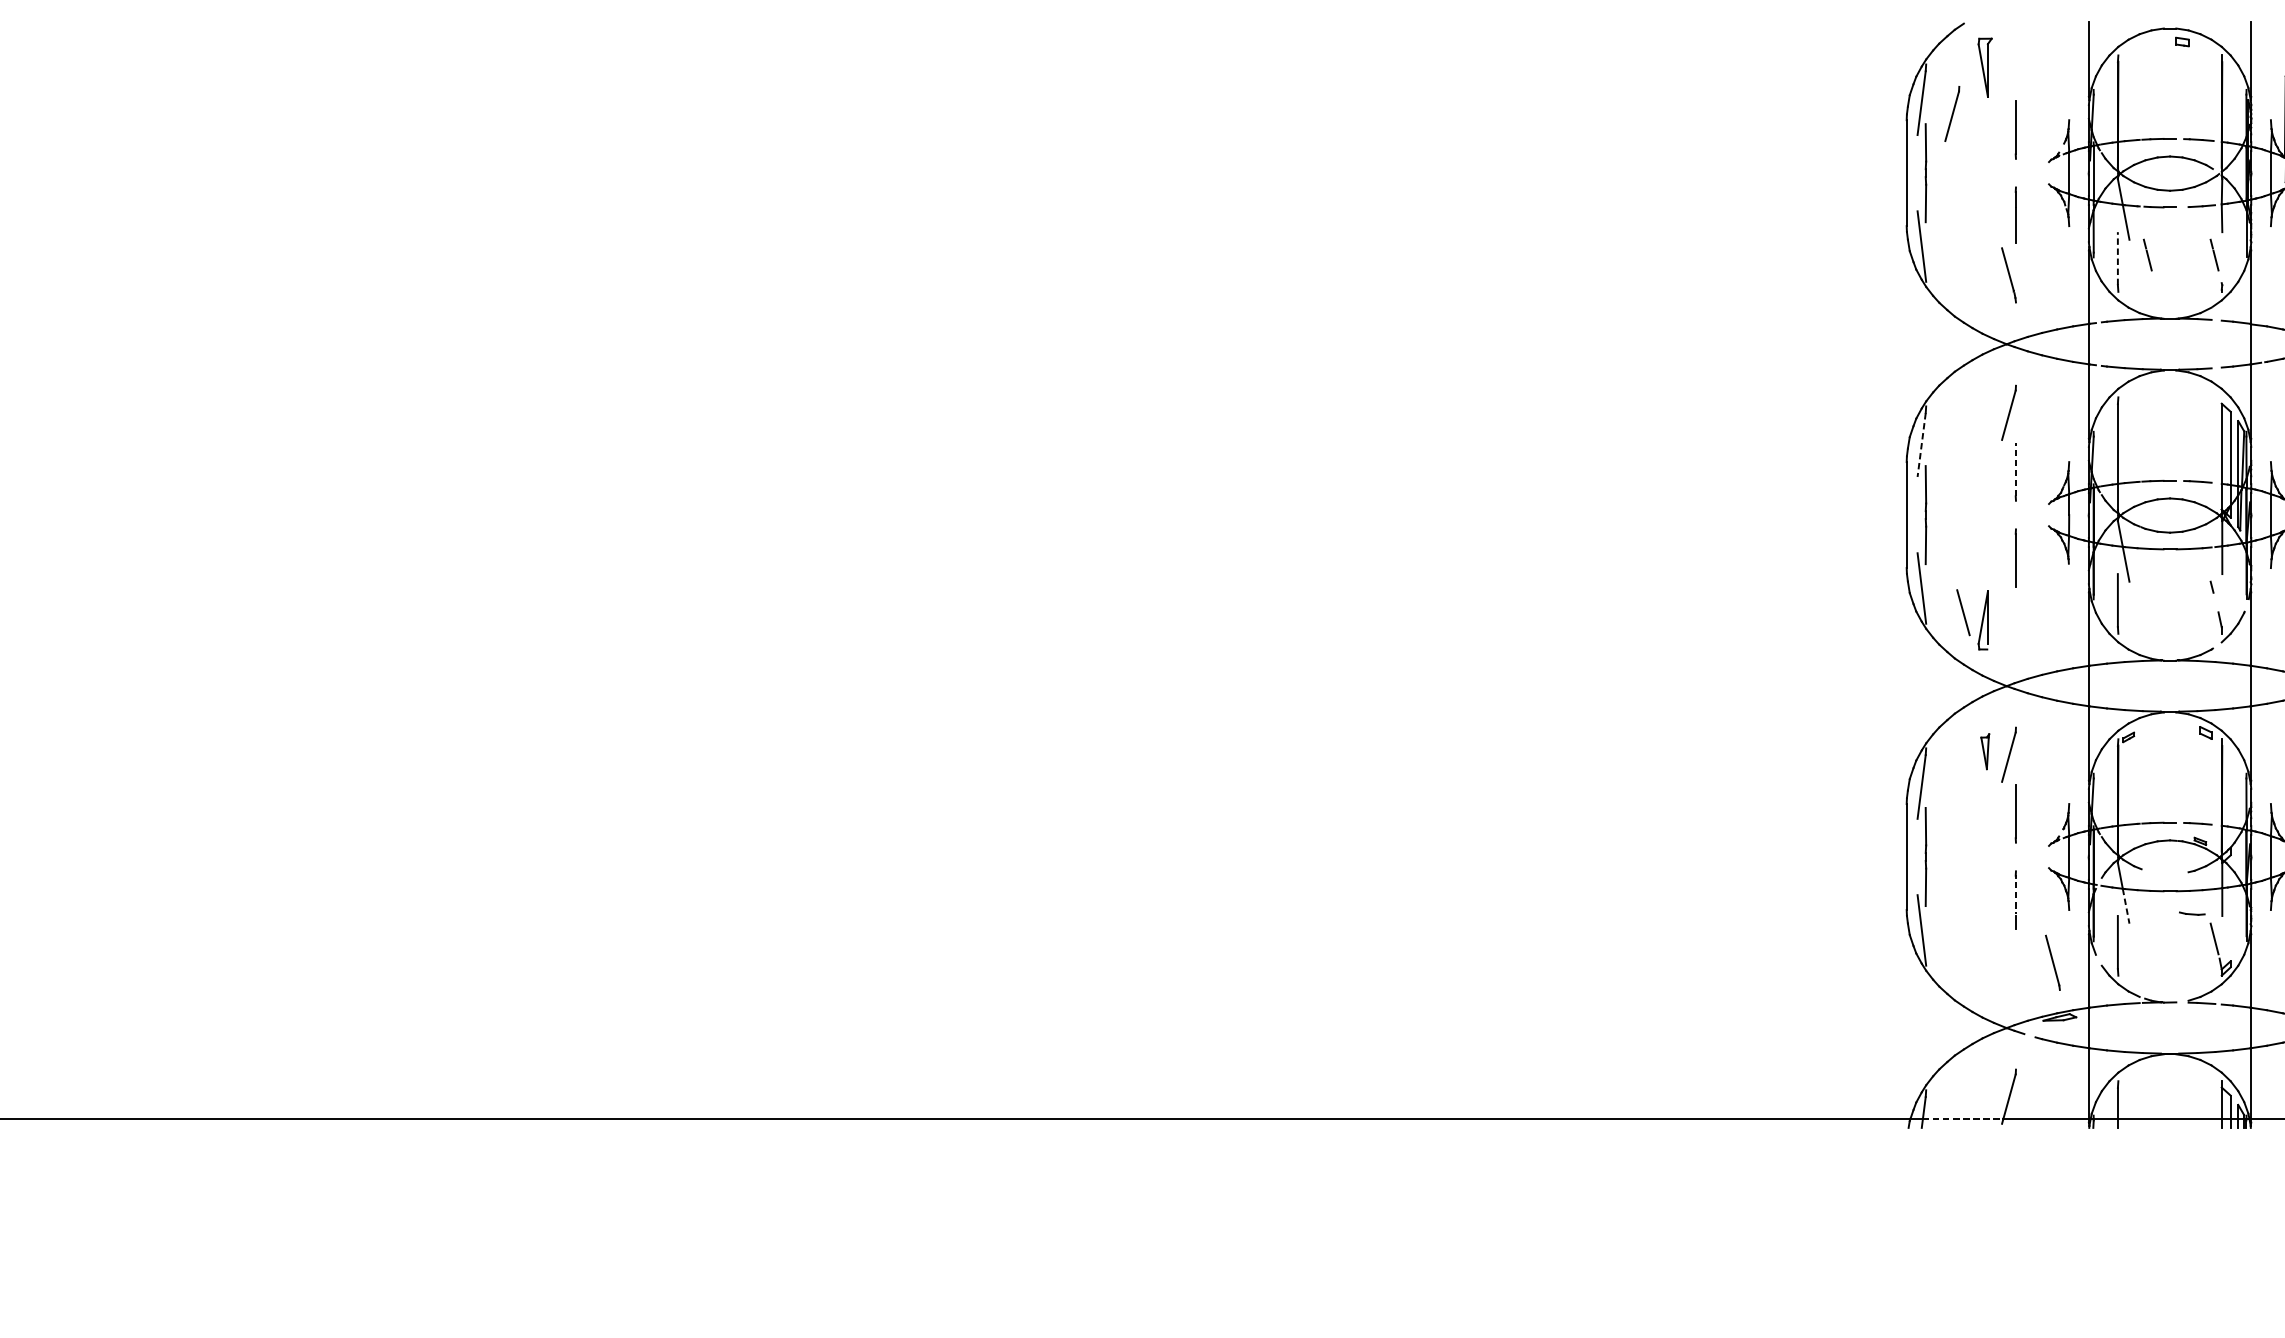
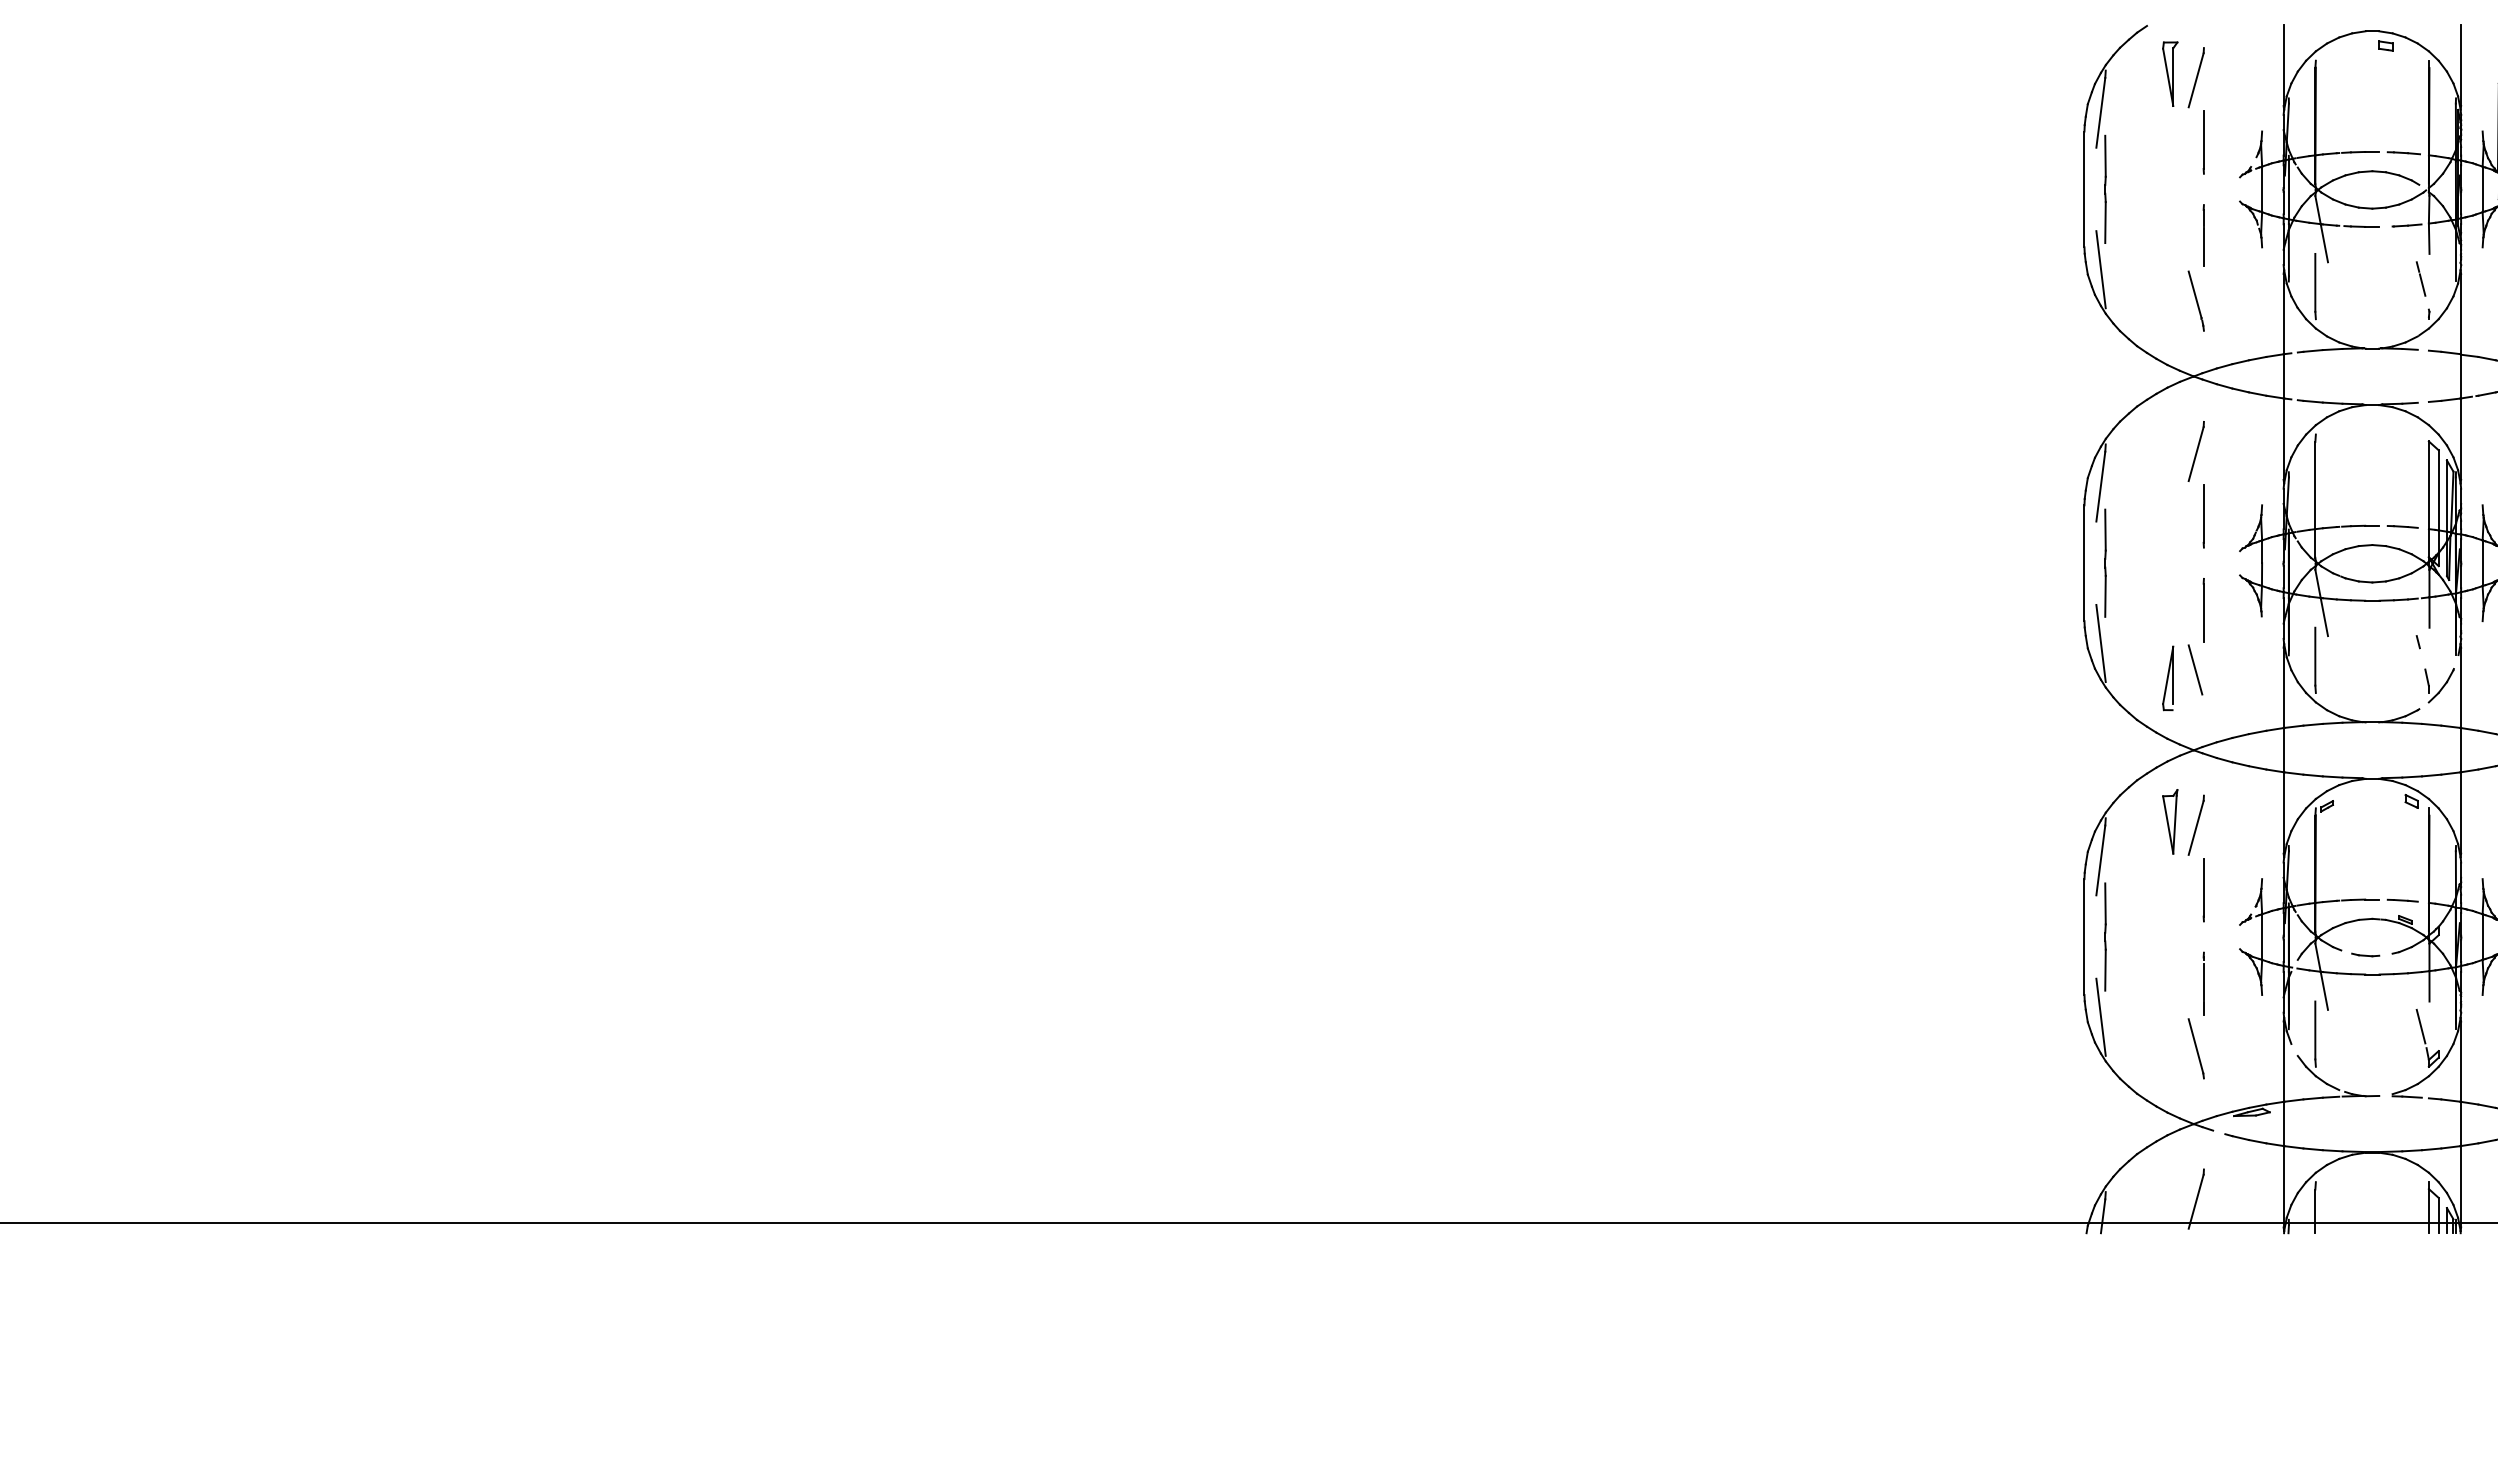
line: (1952, 113) -> (2196, 77), moved
line: (2147, 254) -> (2347, 278), removed
line: (2118, 258) -> (2315, 282), dashed -> solid
line: (1921, 445) -> (2100, 487), dashed -> solid
line: (2015, 469) -> (2203, 513), dashed -> solid
line: (1963, 612) -> (2195, 669), moved
part: (1985, 751) -> (2170, 821), size x1.67
line: (2015, 898) -> (2203, 982), dashed -> solid
line: (2126, 906) -> (2324, 991), dashed -> solid
part: (2192, 913) -> (2365, 954), moved
line: (2052, 962) -> (2195, 1048), moved
line: (1963, 1119) -> (2146, 1223), dashed -> solid

